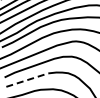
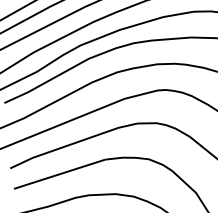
line: (27, 79) -> (60, 172), dashed -> solid

